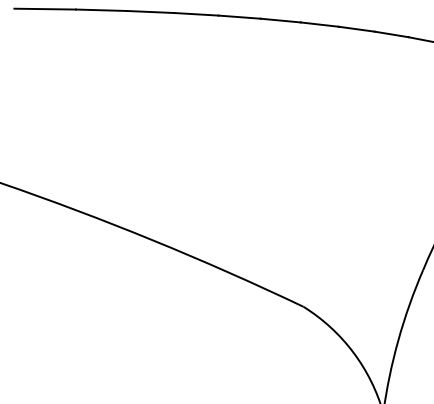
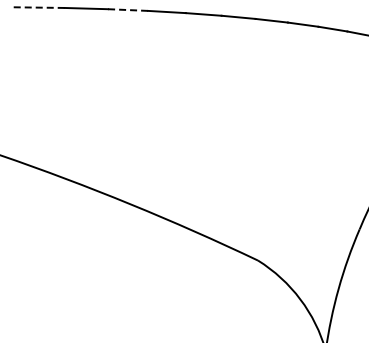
line: (45, 8) -> (38, 7), solid -> dashed
line: (151, 12) -> (128, 10), solid -> dashed

